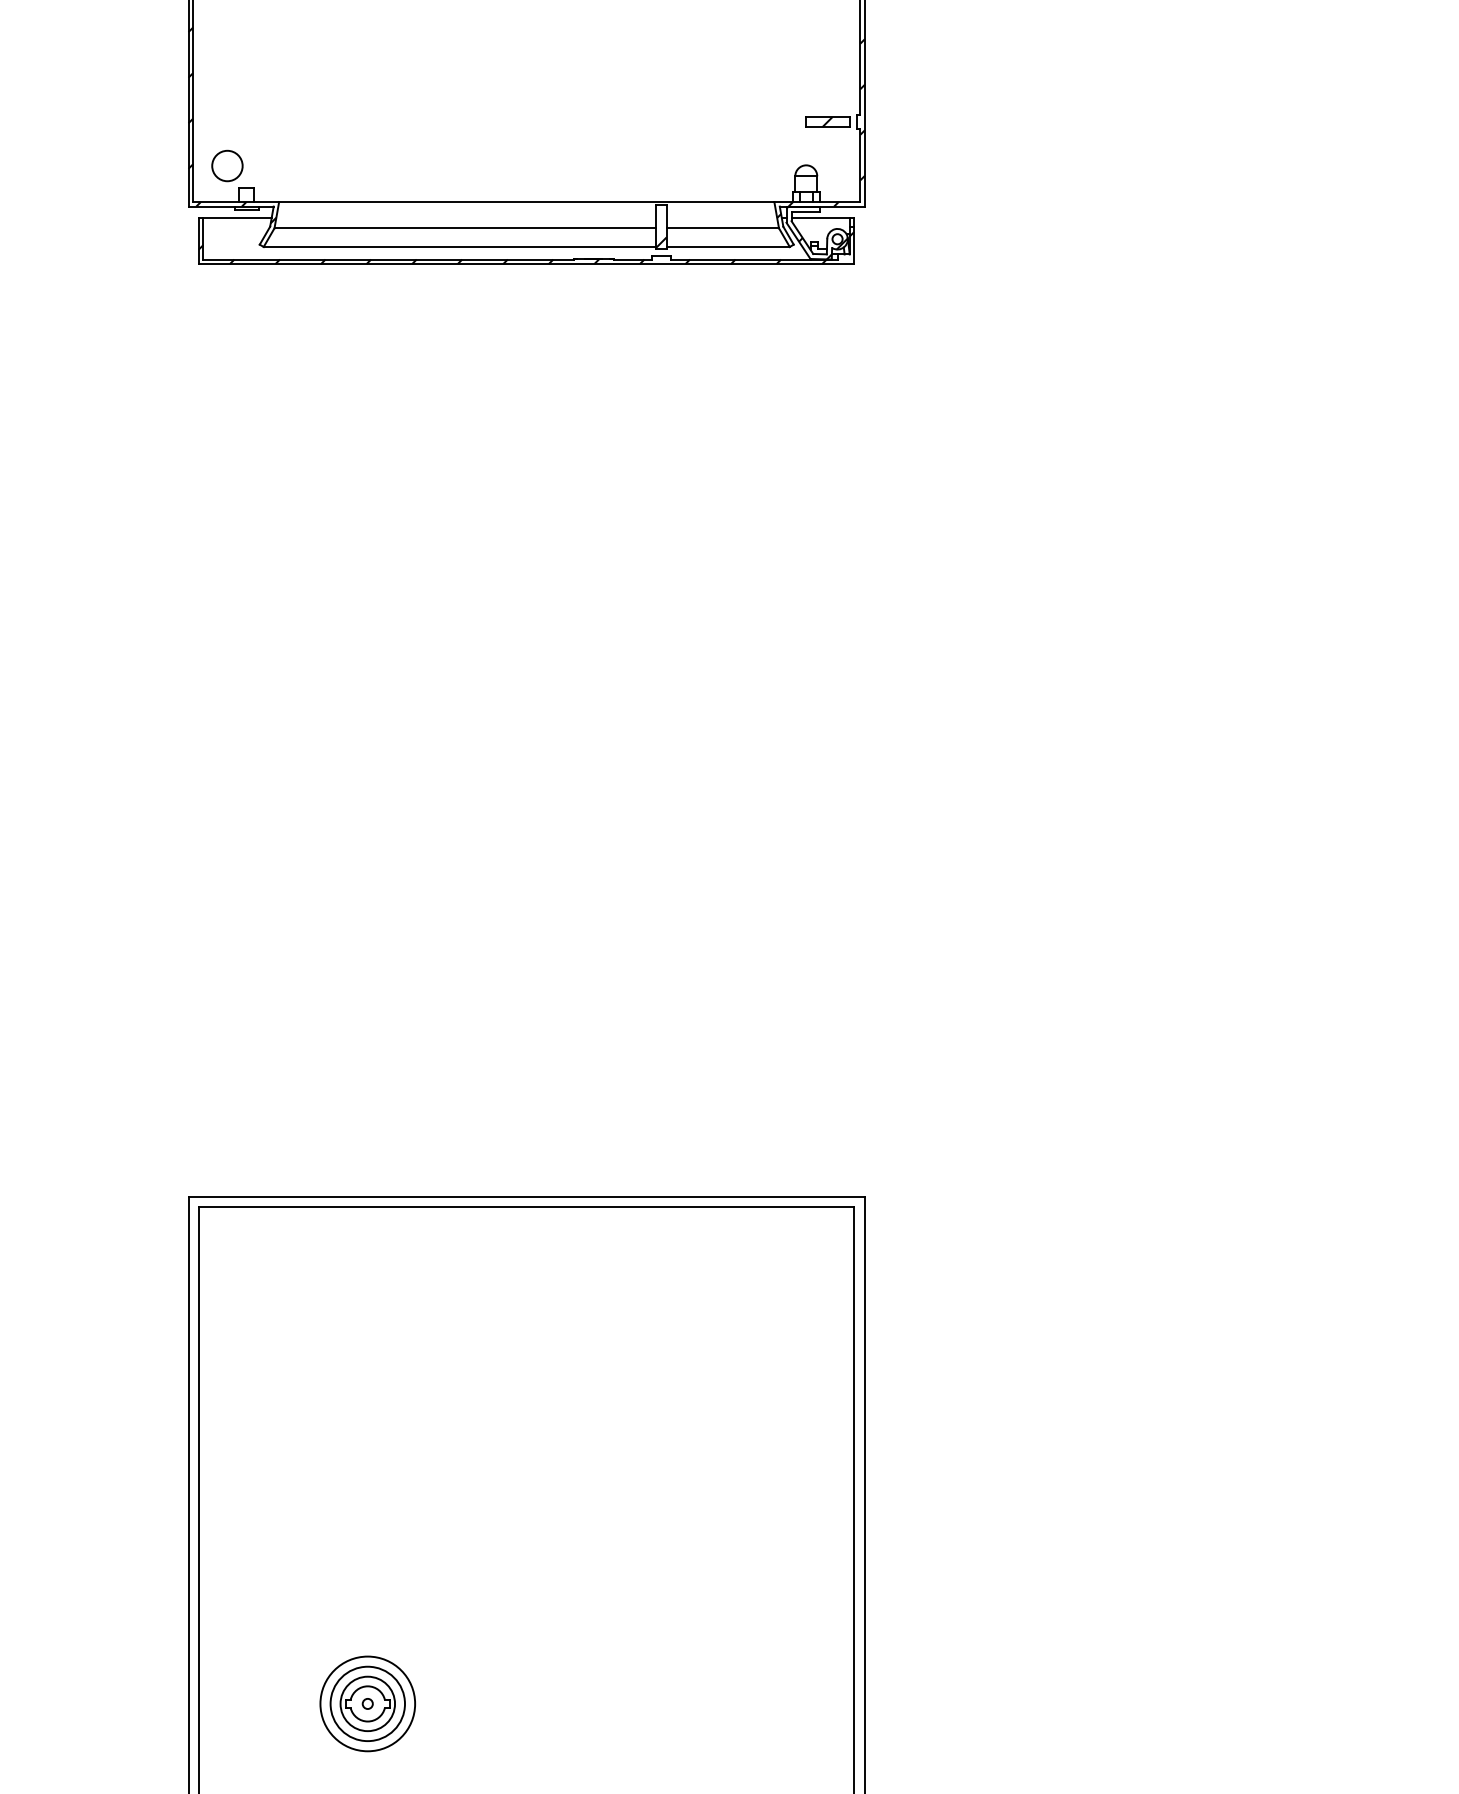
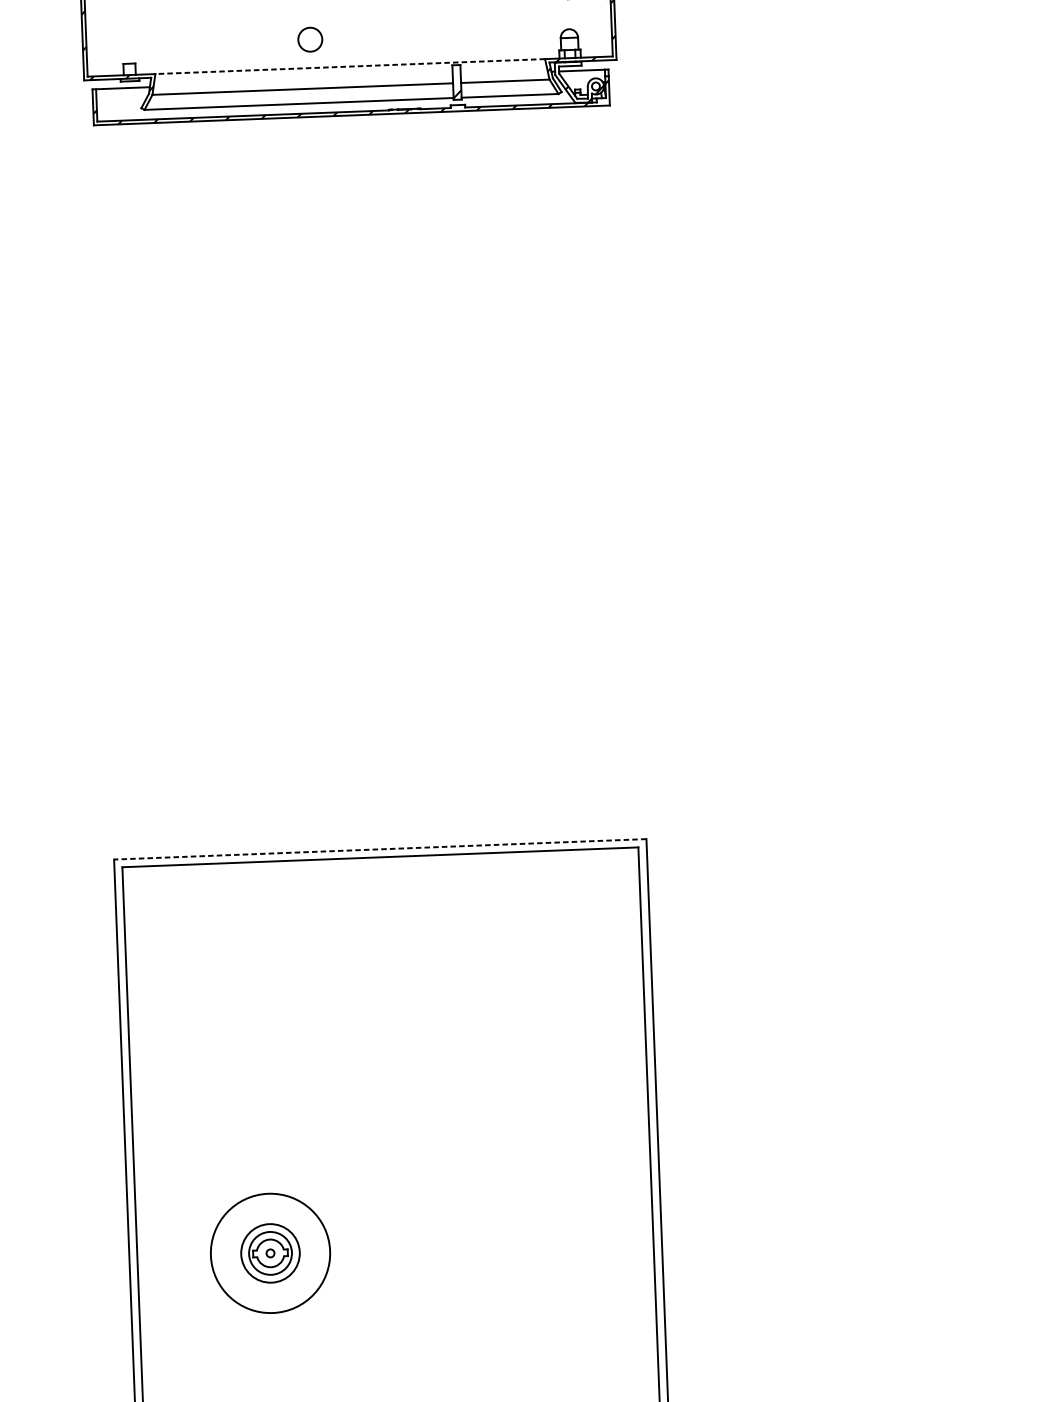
circle: (227, 165) -> (310, 39), moved
line: (526, 202) -> (350, 66), solid -> dashed
line: (526, 1196) -> (380, 849), solid -> dashed
circle: (367, 1703) -> (270, 1253), size x1.6

